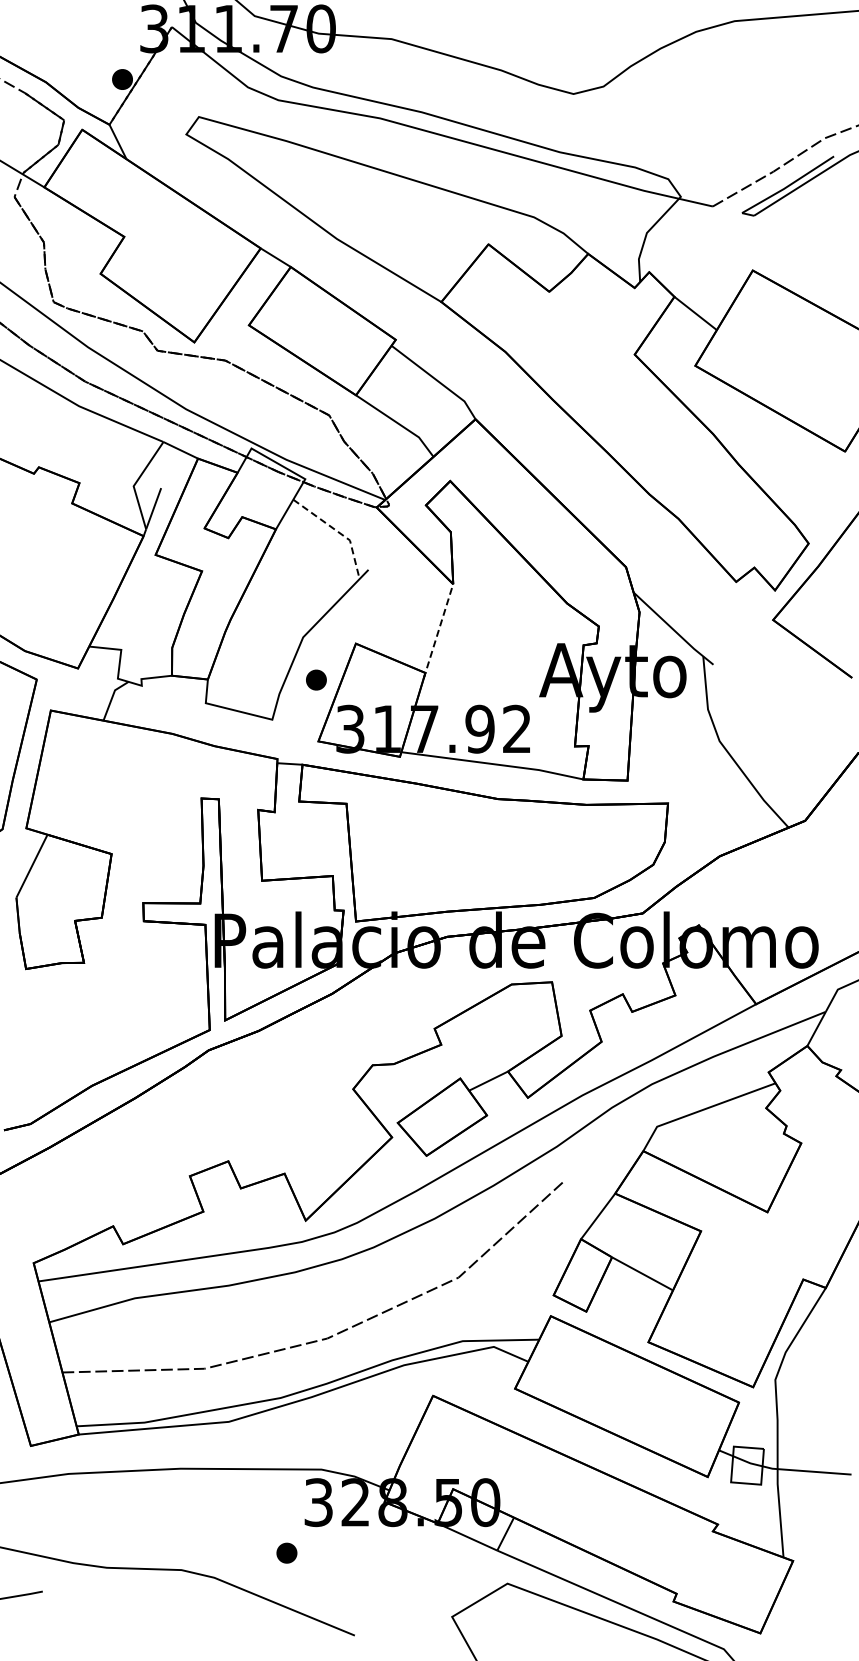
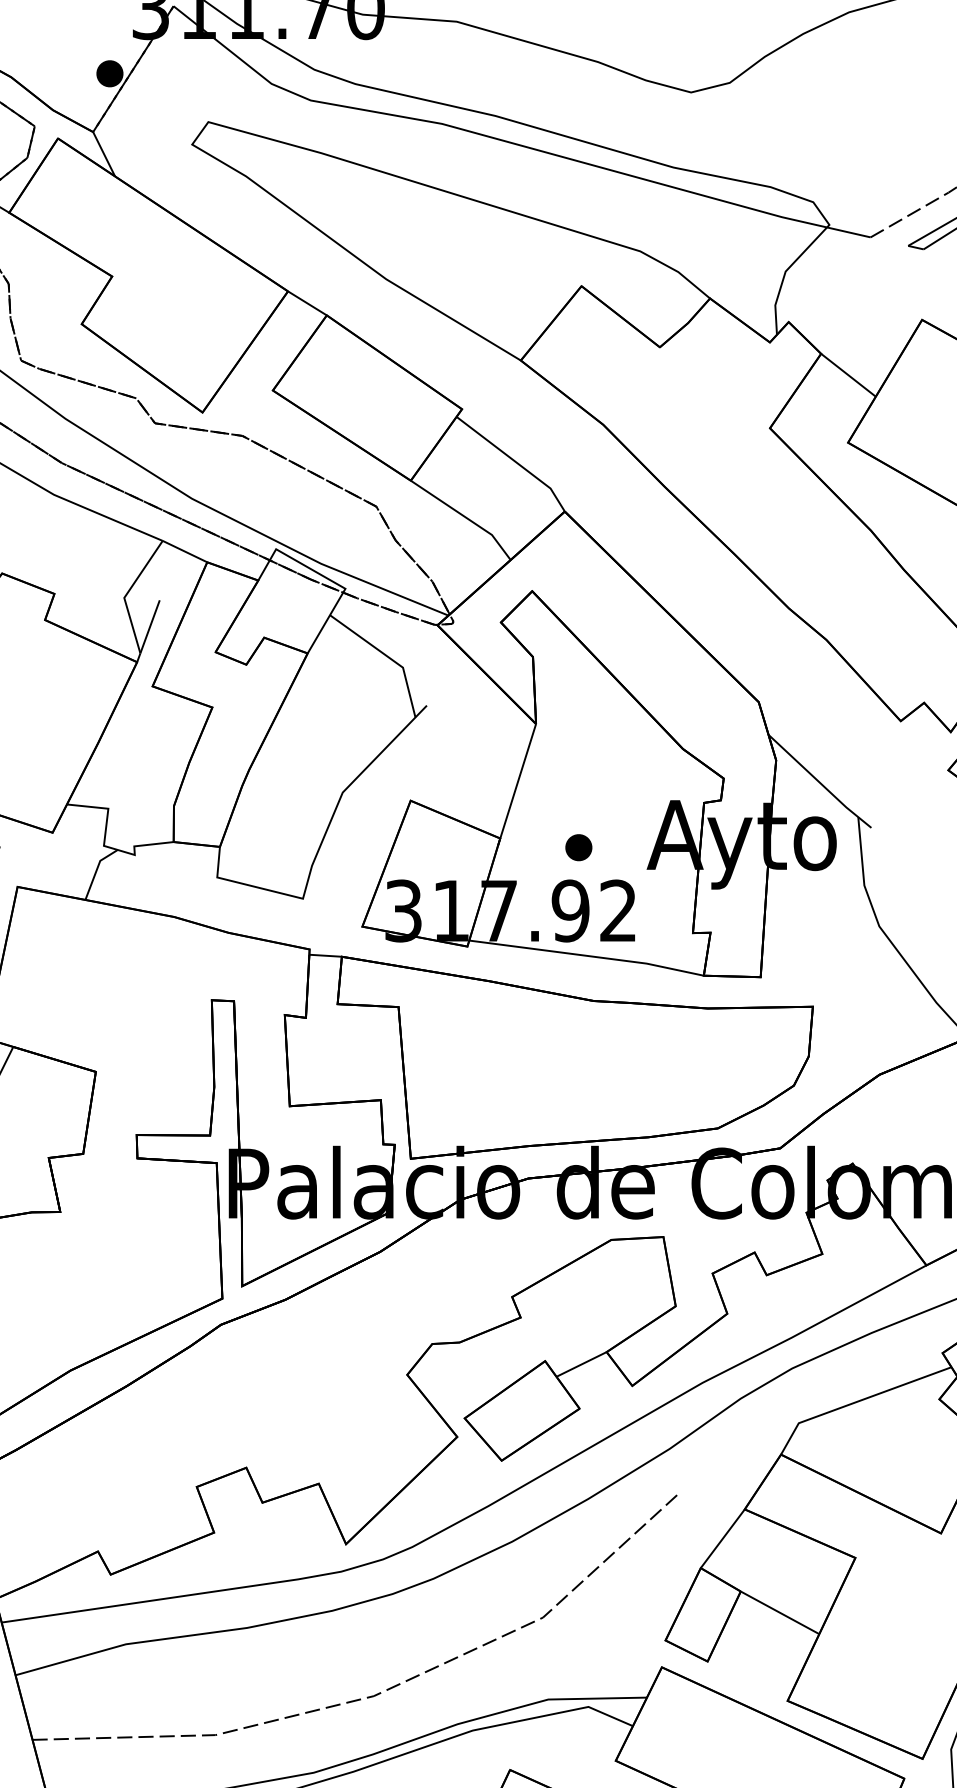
line: (338, 532) -> (388, 657), dashed -> solid
line: (438, 631) -> (517, 785), dashed -> solid
part: (316, 679) -> (578, 846), moved

